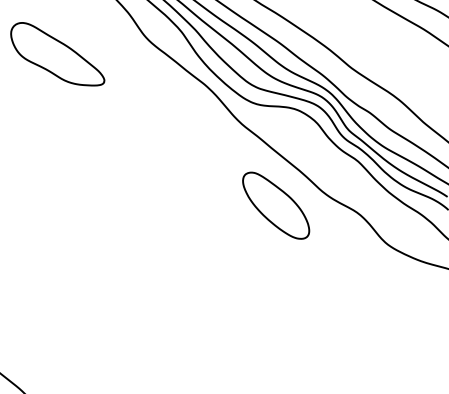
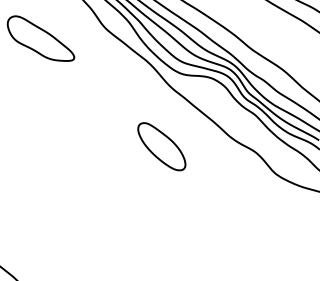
part: (275, 205) -> (161, 146), moved

